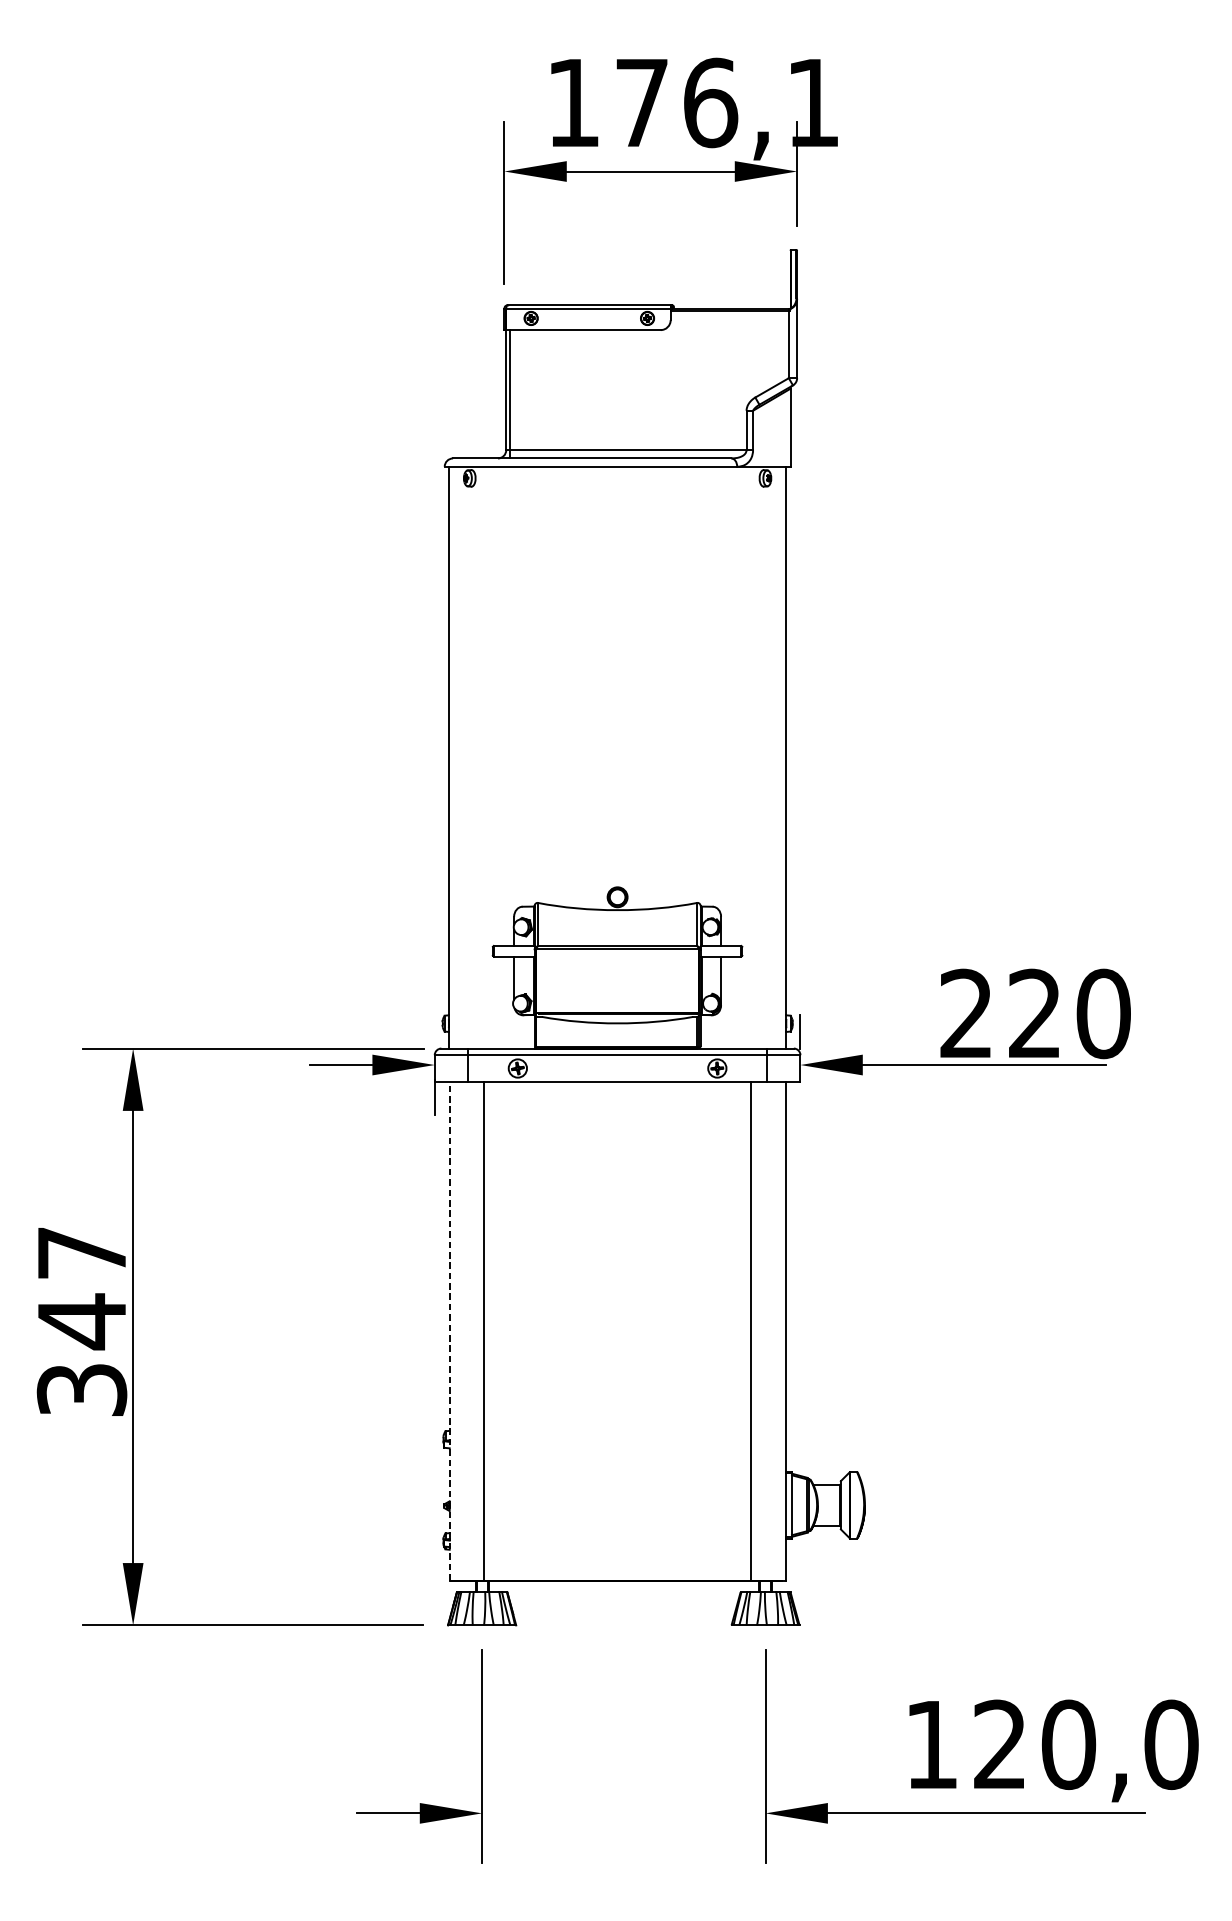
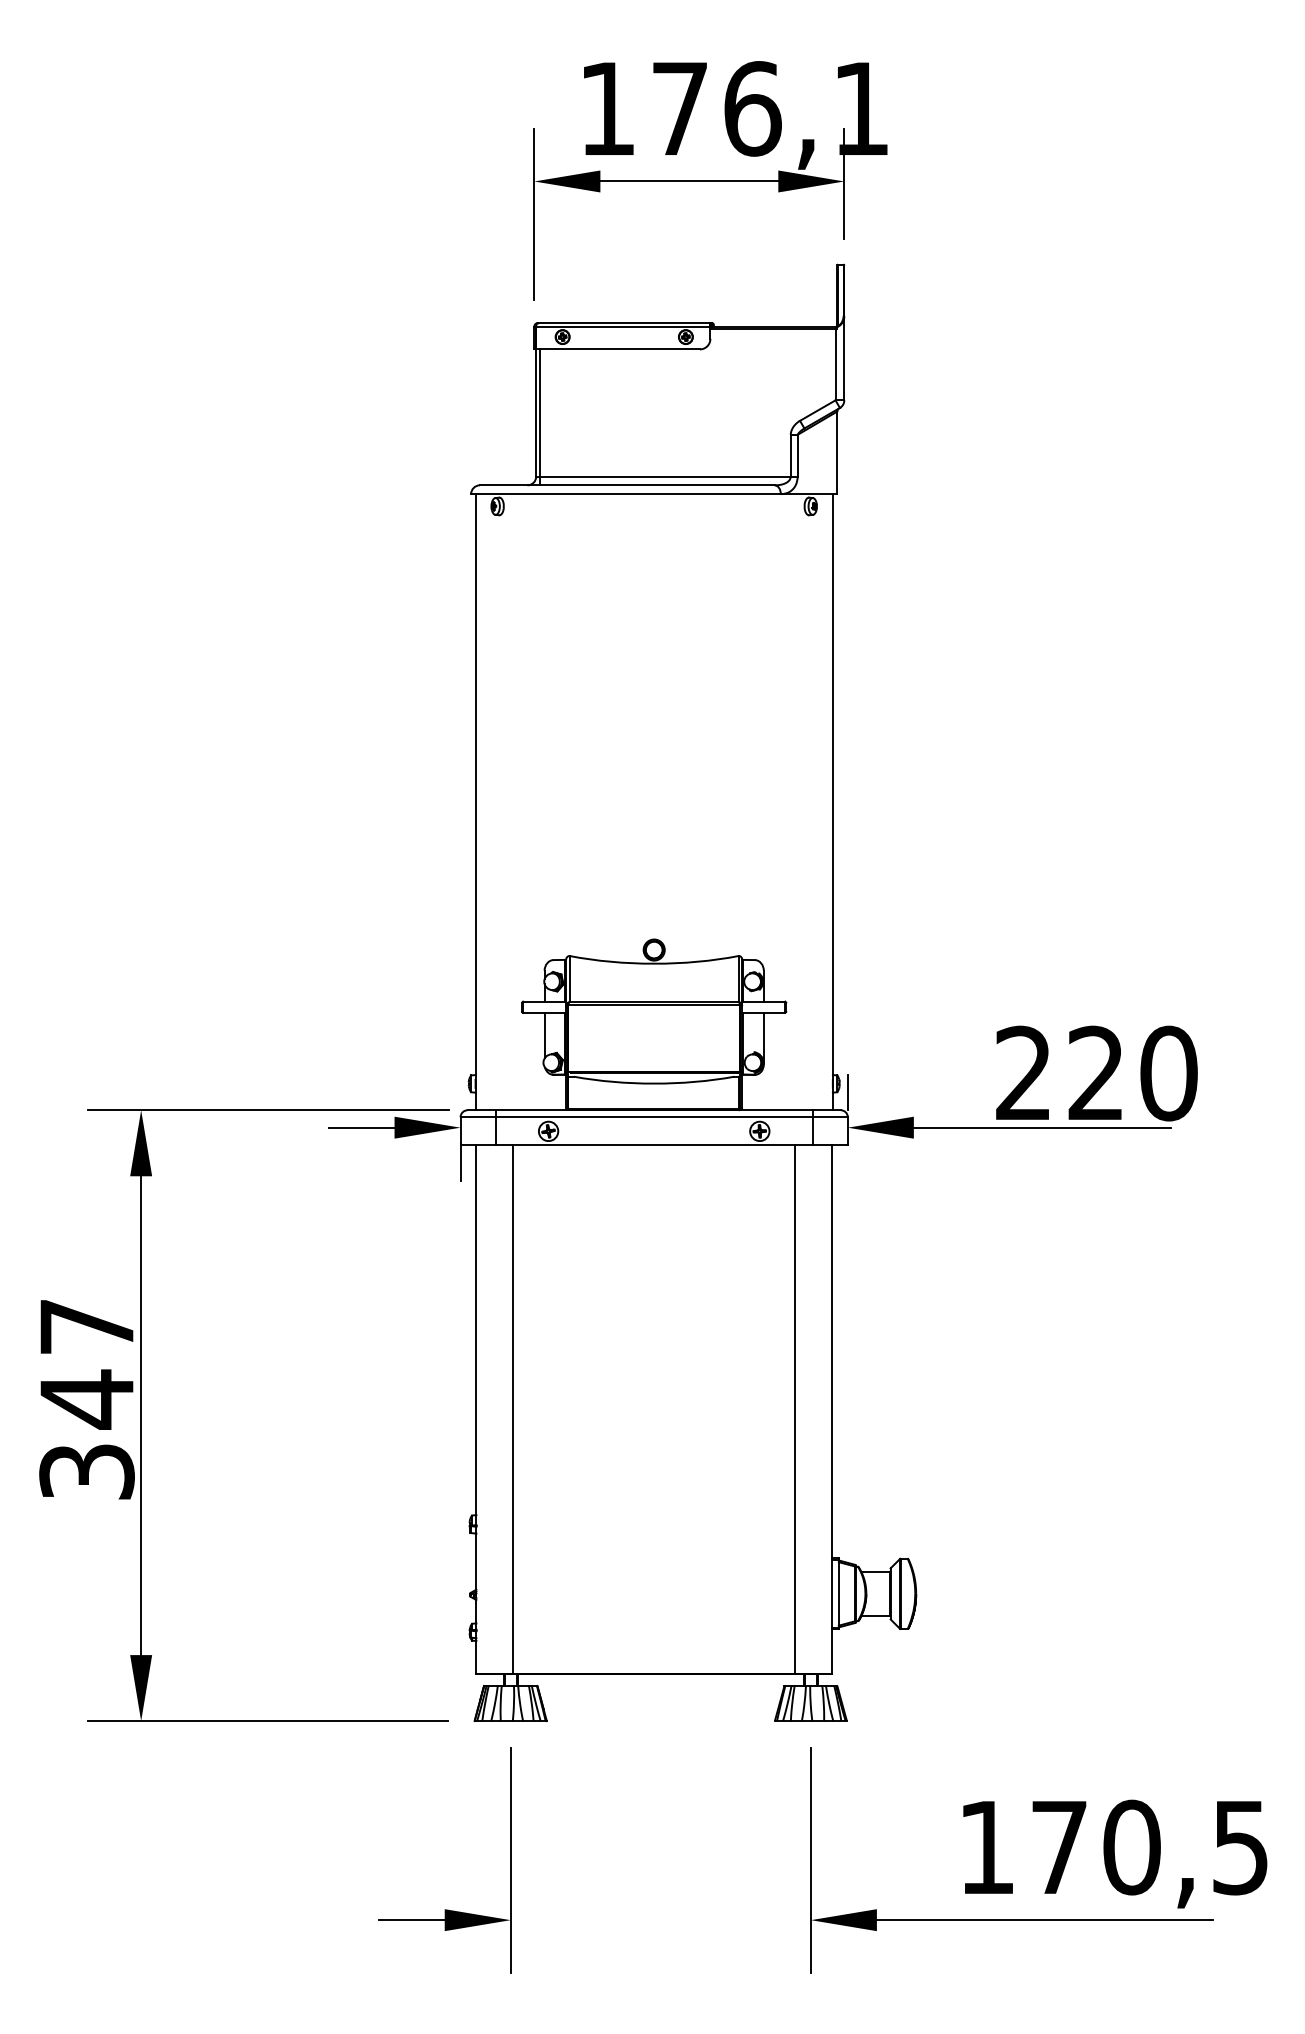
line: (449, 1331) -> (476, 1409), dashed -> solid
text: (1086, 1744) -> (1150, 1847), 120,0 -> 170,5

